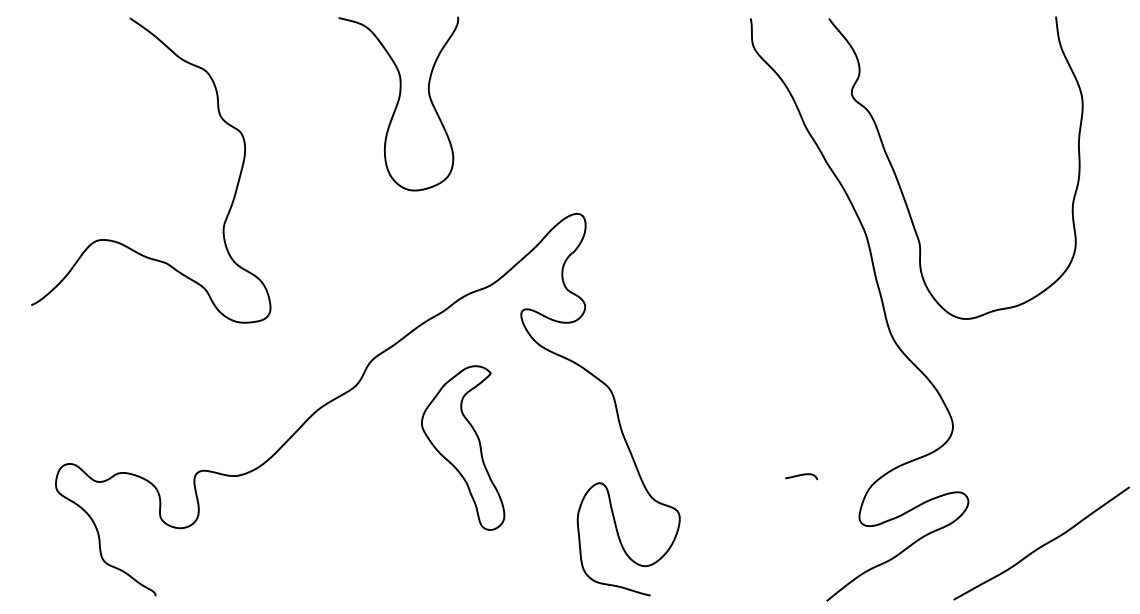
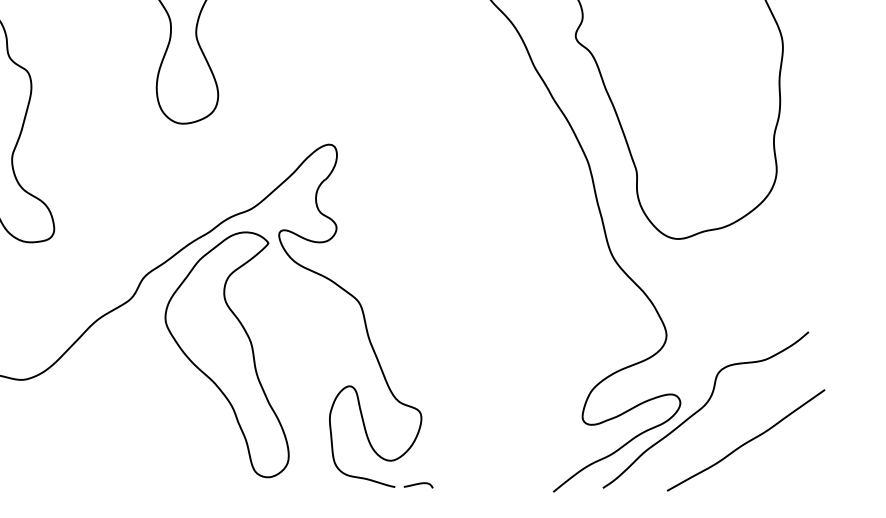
part: (462, 447) -> (226, 354), size x1.67
curve: (801, 475) -> (418, 484), moved
curve: (994, 506) -> (703, 407), added

